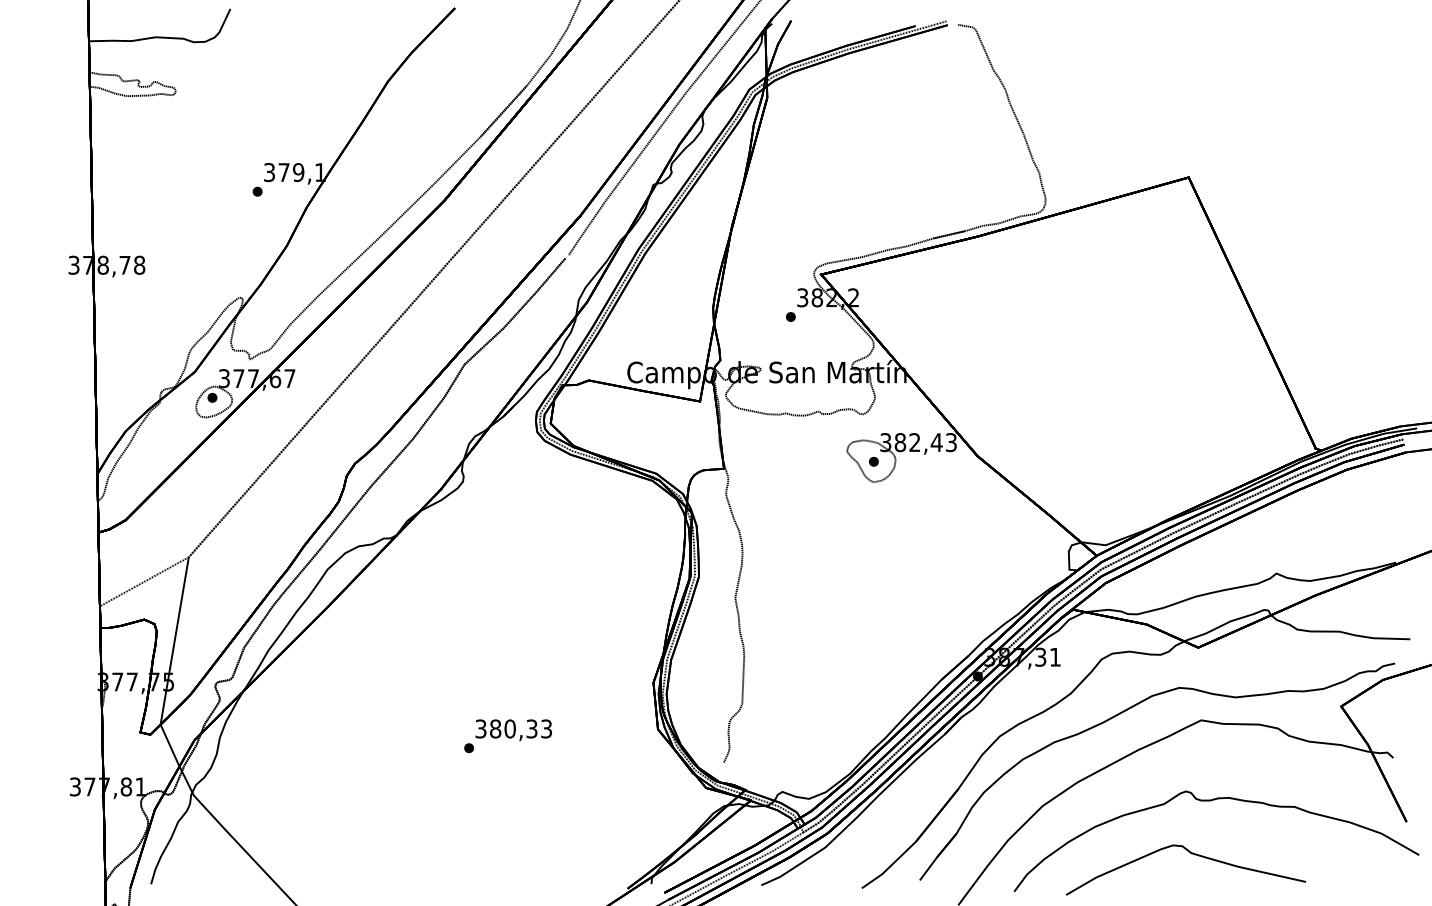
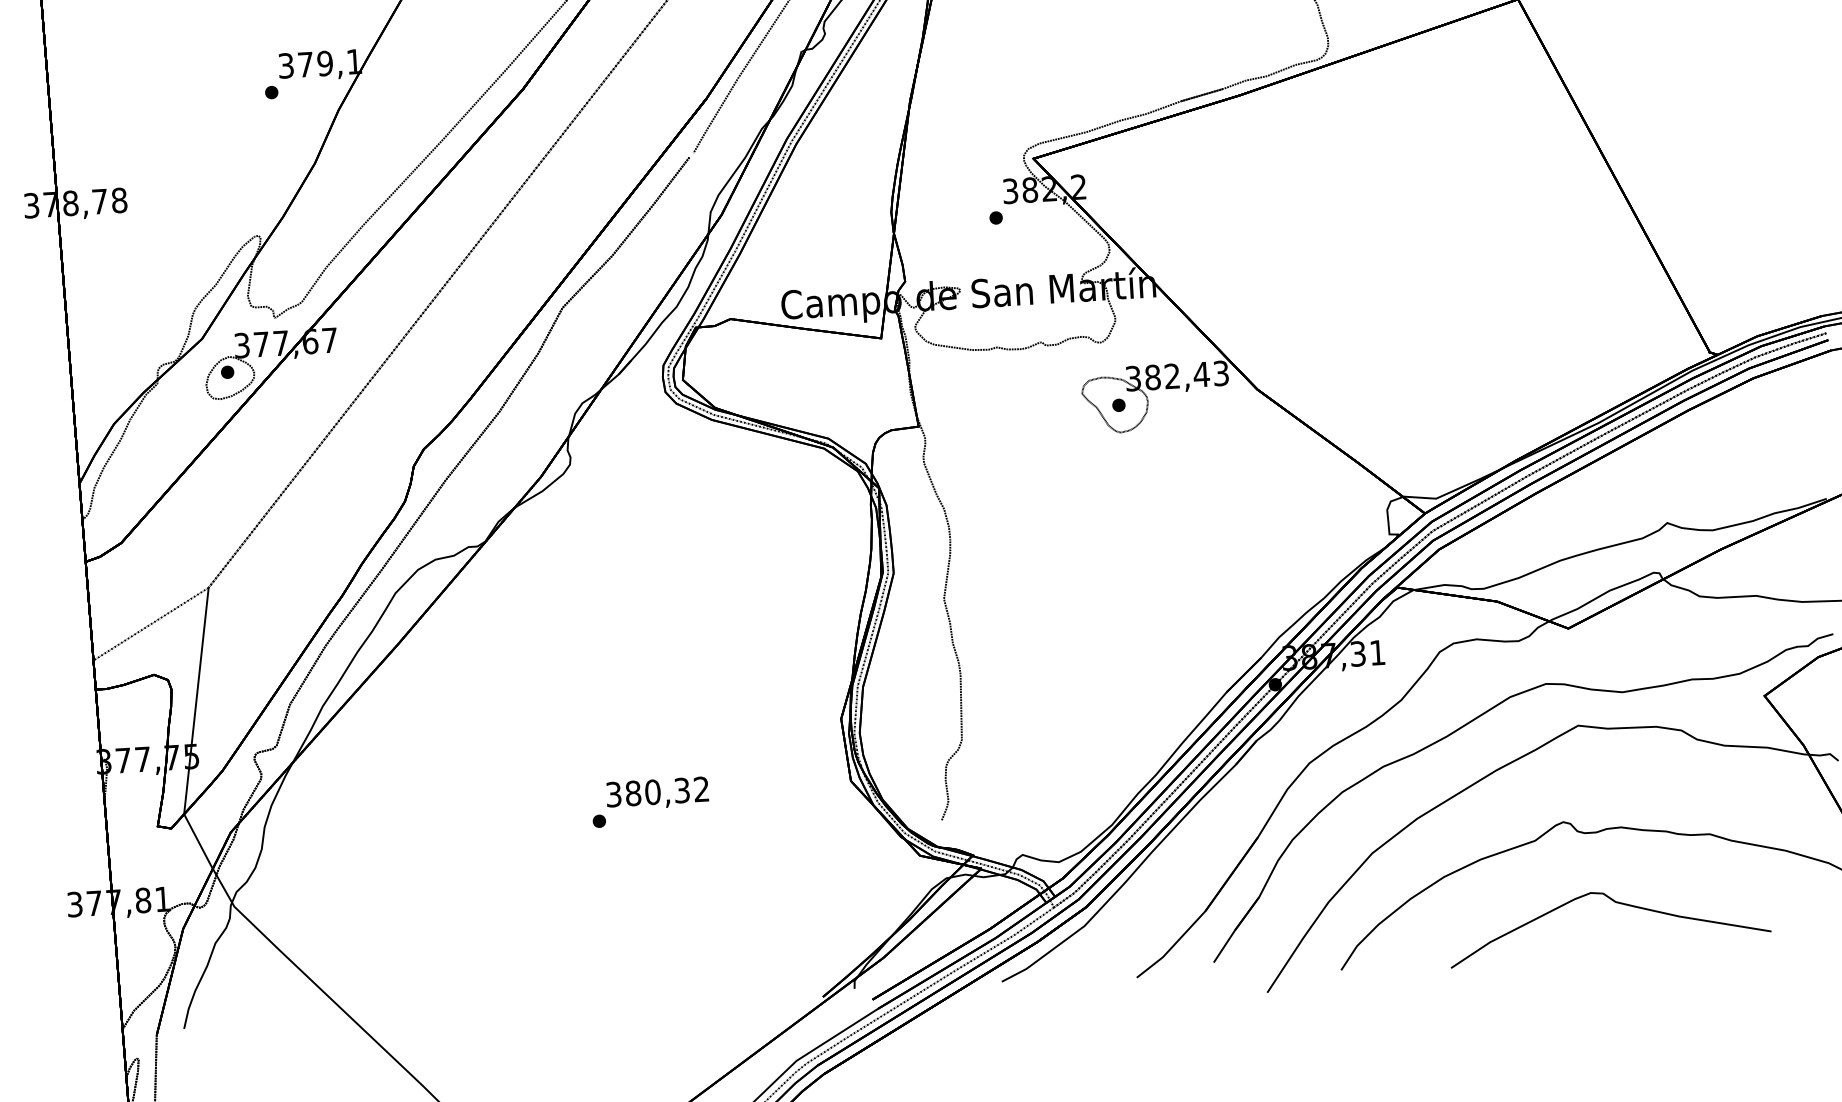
text: (546, 728) -> (701, 788), 380,33 -> 380,32
curve: (1191, 854) -> (1615, 903), moved

